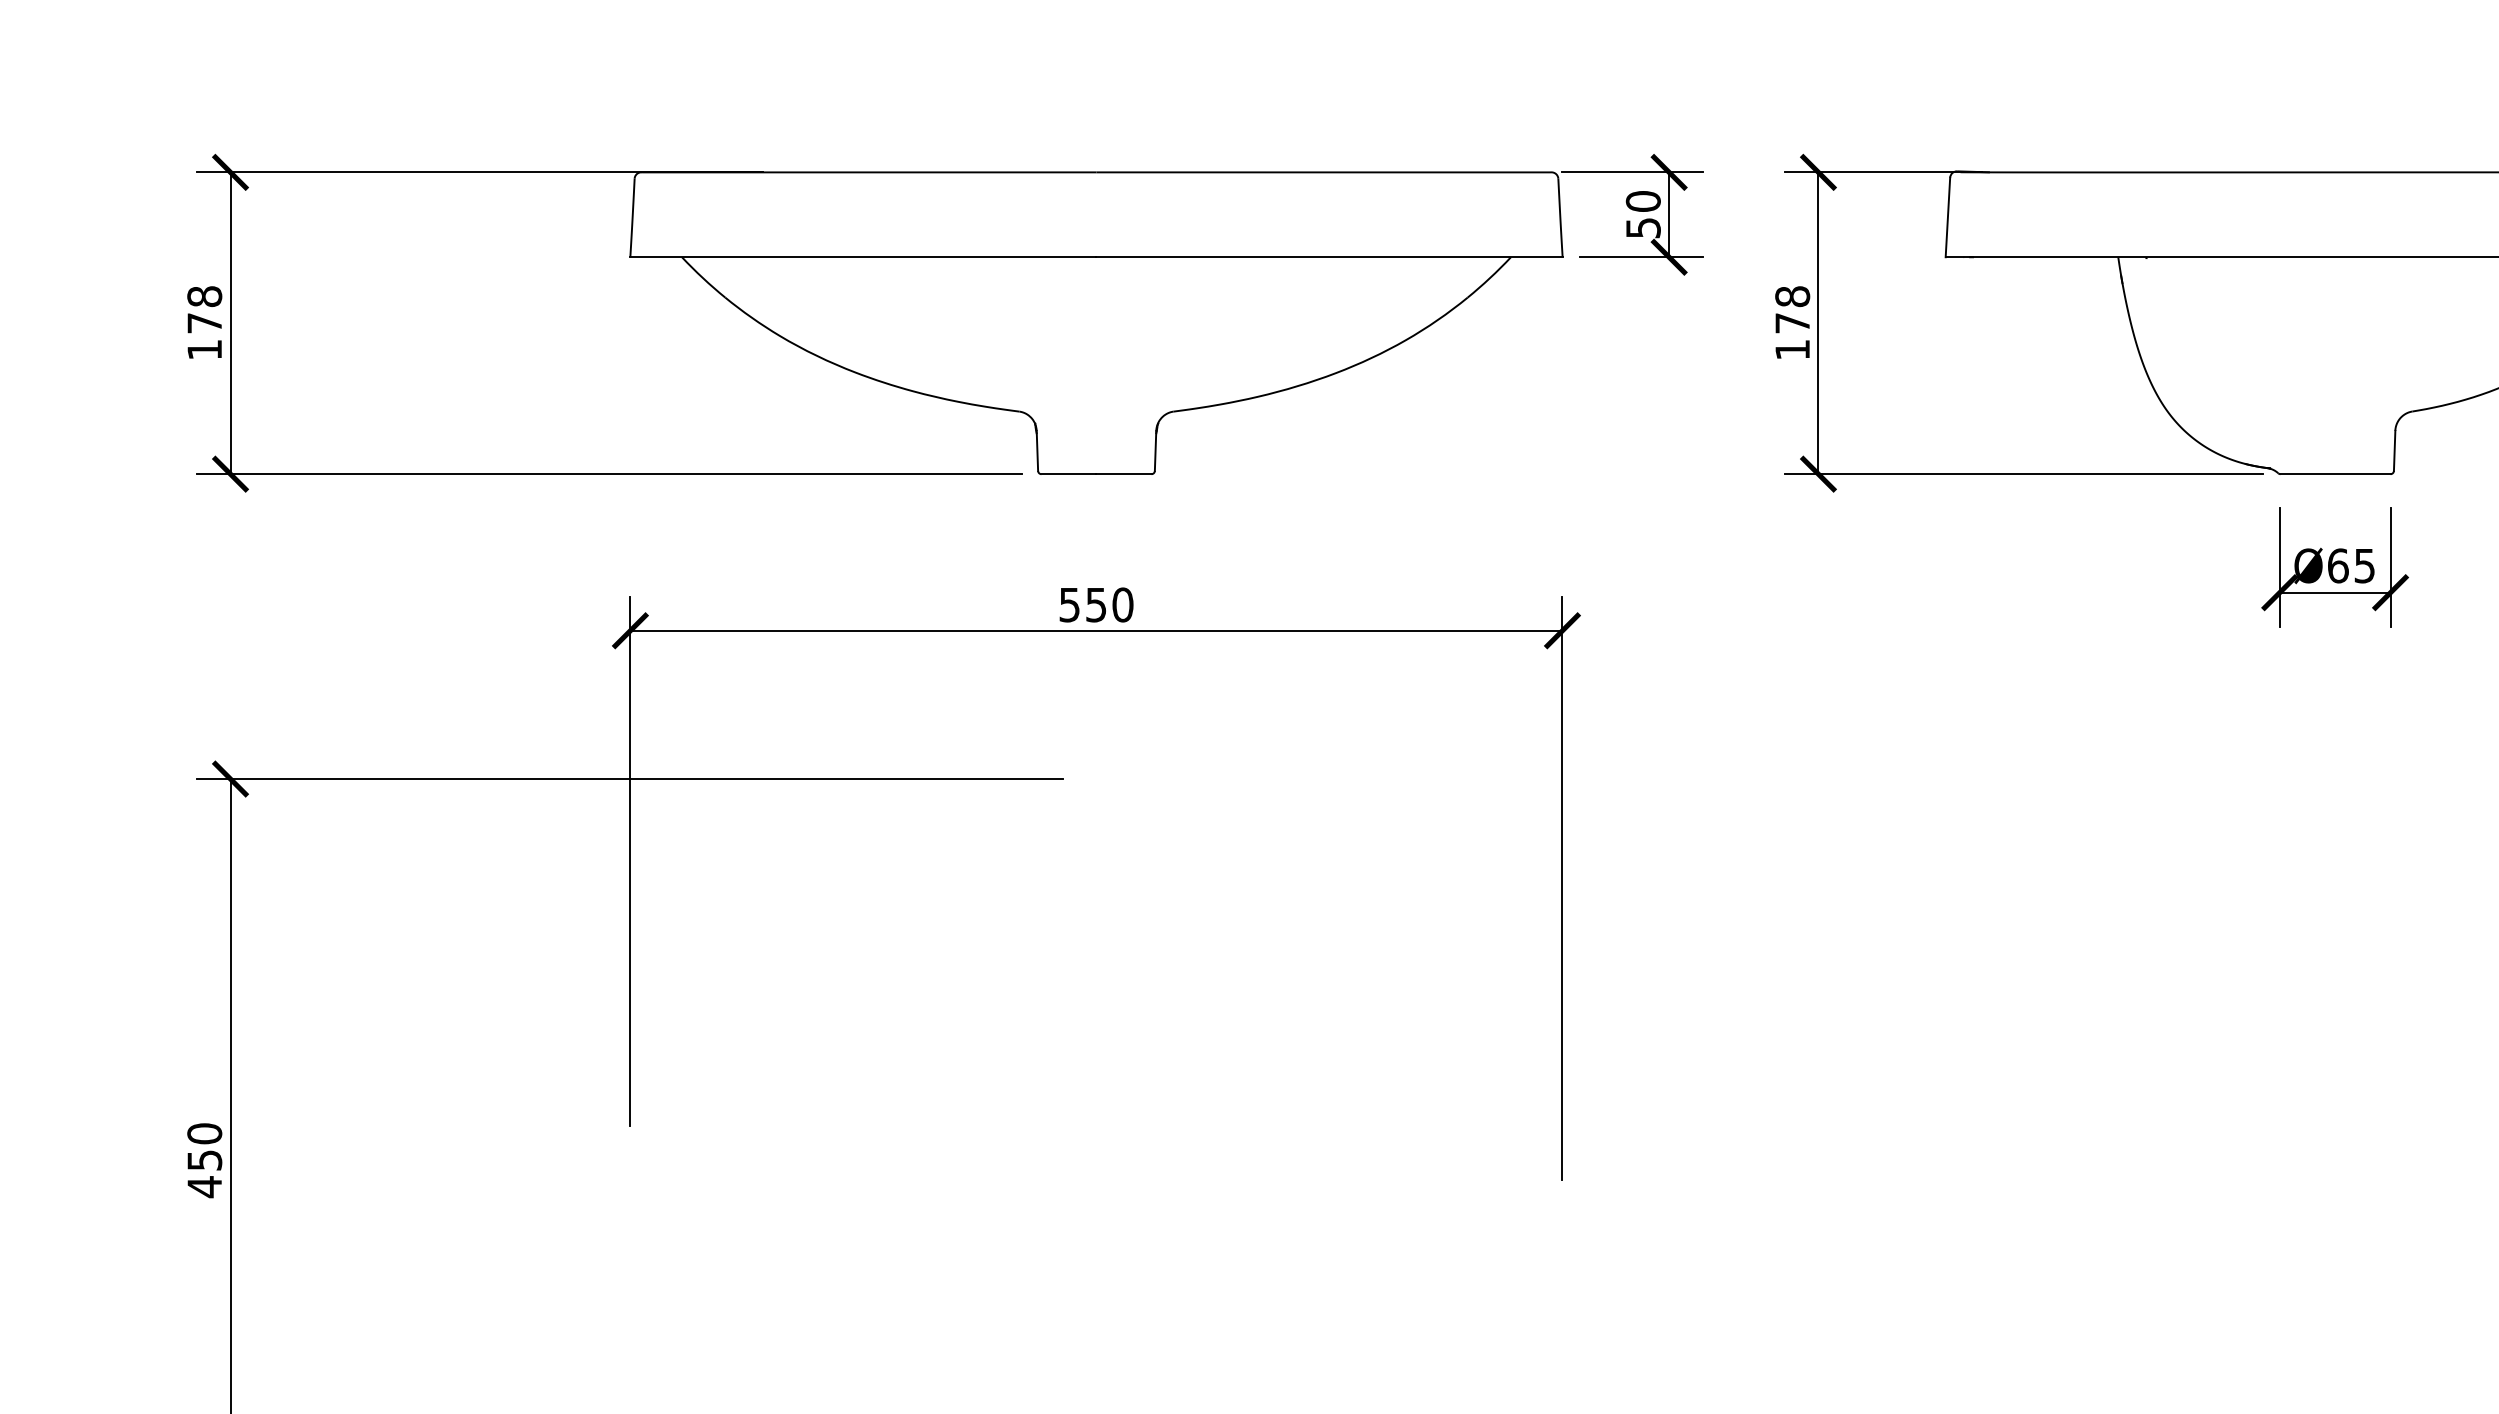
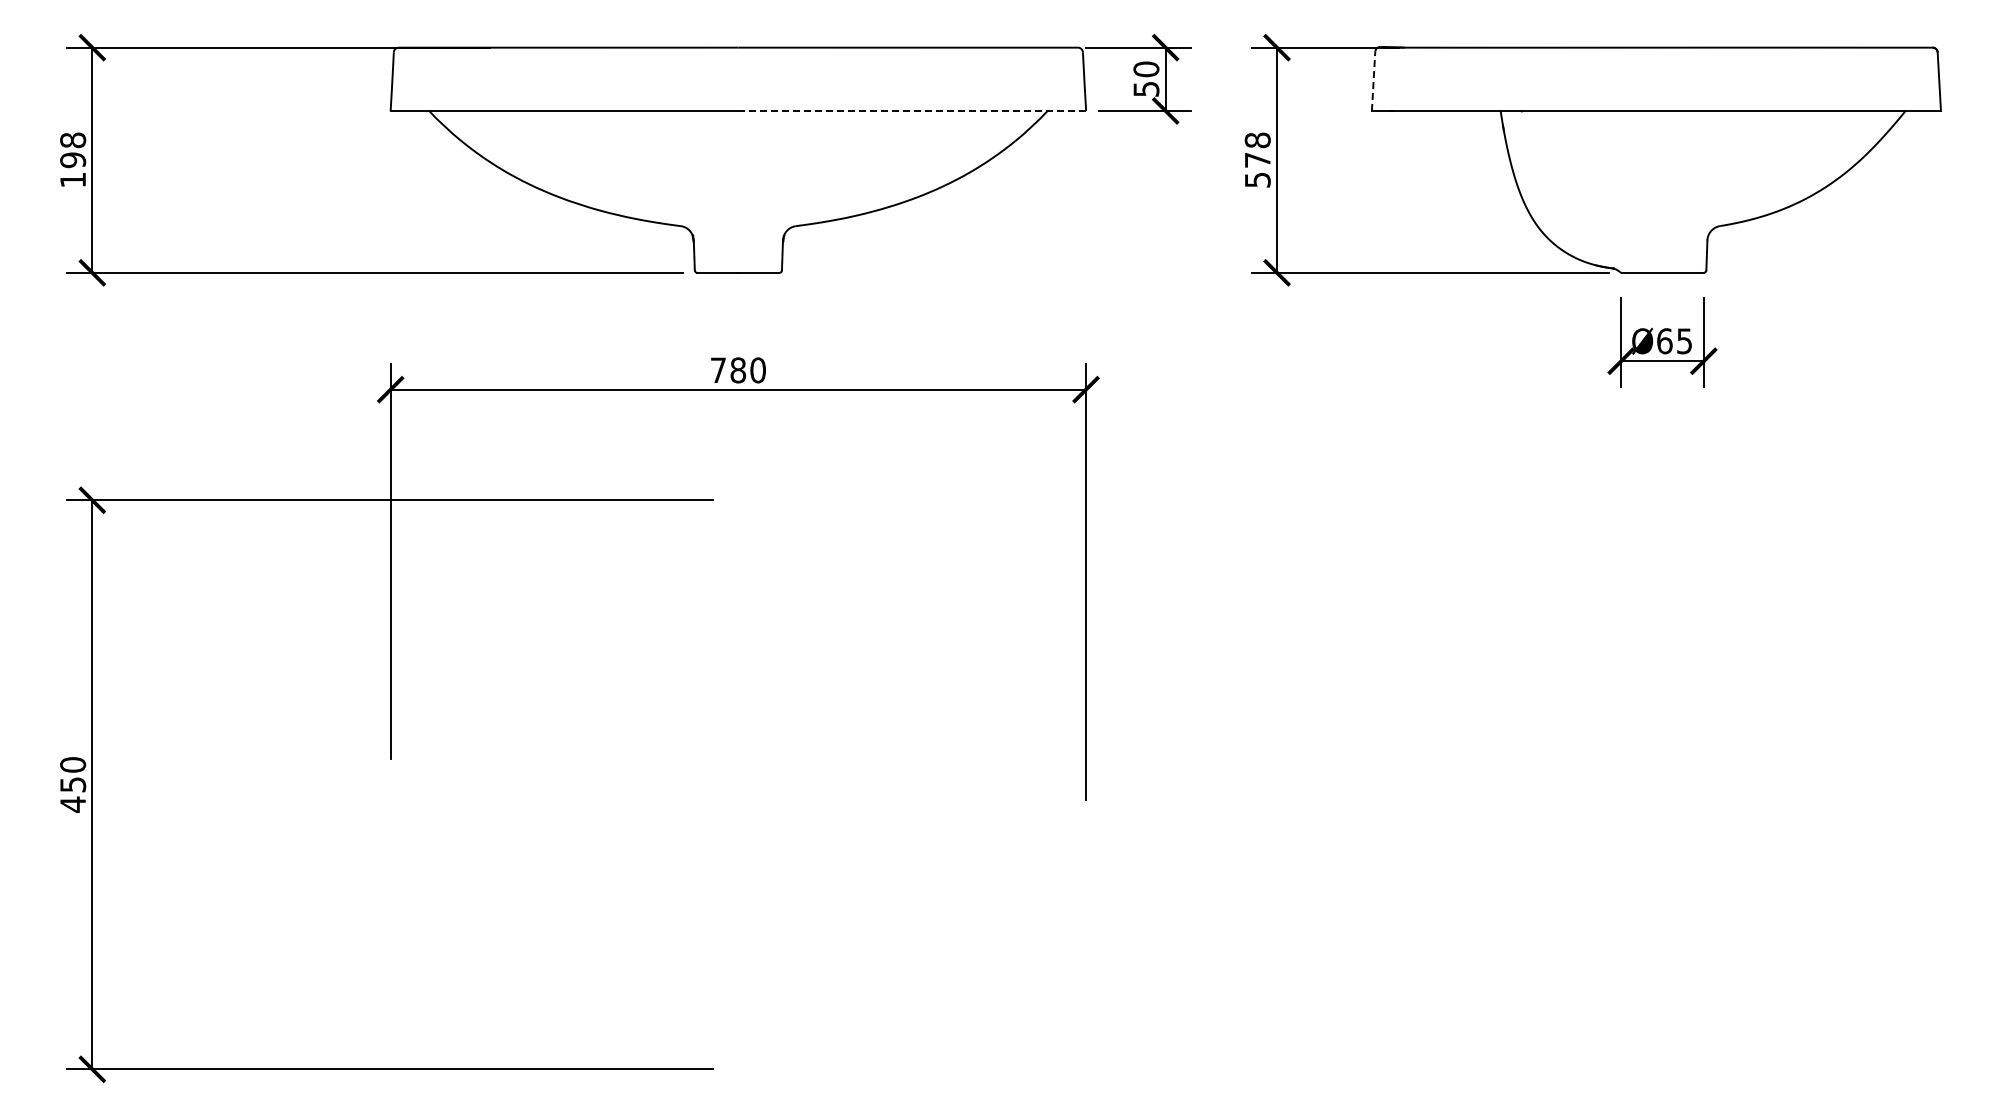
line: (1947, 217) -> (1373, 81), solid -> dashed
line: (1329, 256) -> (912, 110), solid -> dashed
text: (205, 323) -> (73, 160), 178 -> 198
text: (1792, 350) -> (1257, 180), 178 -> 578
text: (1083, 605) -> (728, 370), 550 -> 780

